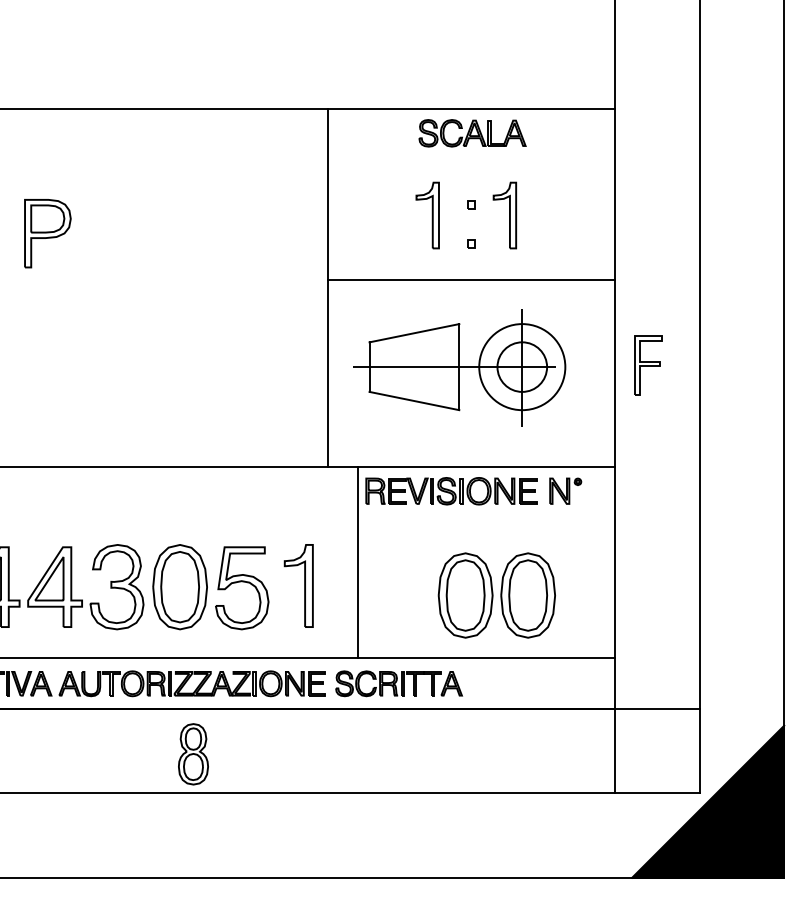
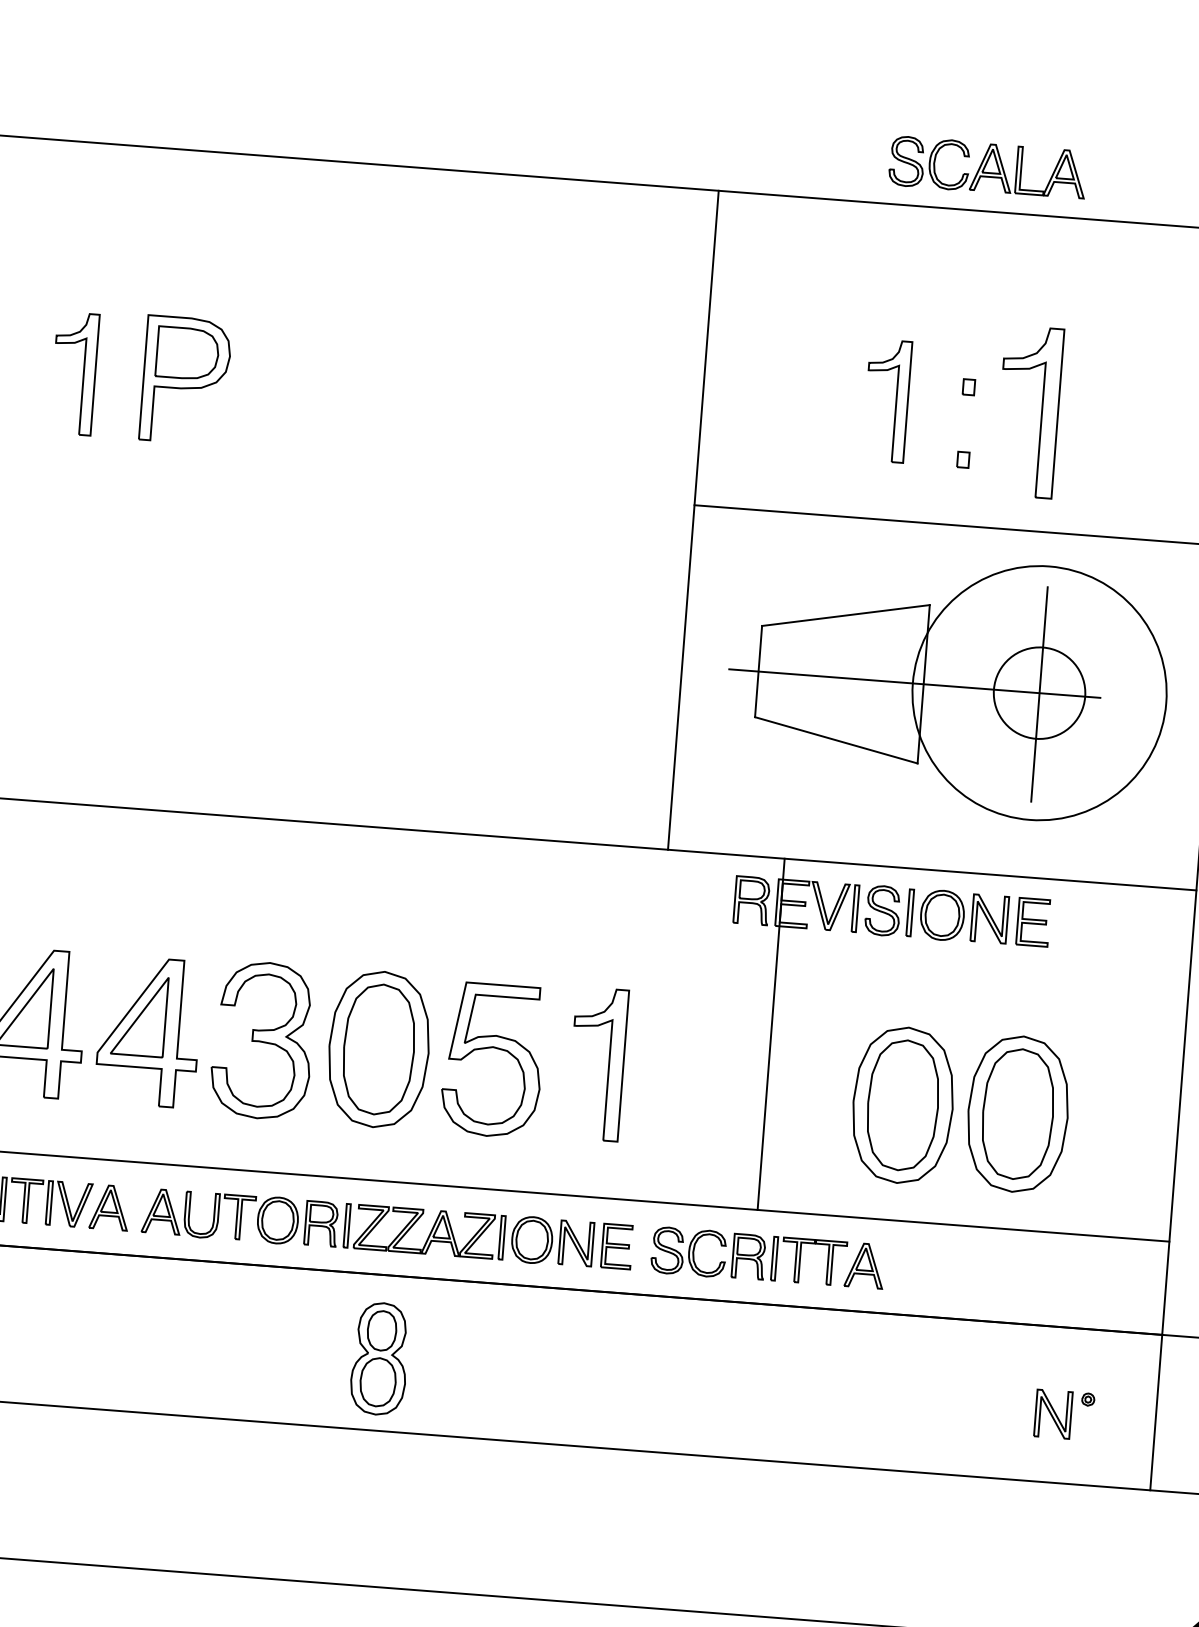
part: (472, 133) -> (987, 168), moved
part: (504, 215) -> (1028, 411), size x1.4
circle: (522, 367) -> (1039, 693), size x1.6
part: (565, 490) -> (1064, 1413), moved
line: (358, 562) -> (771, 1034), moved

